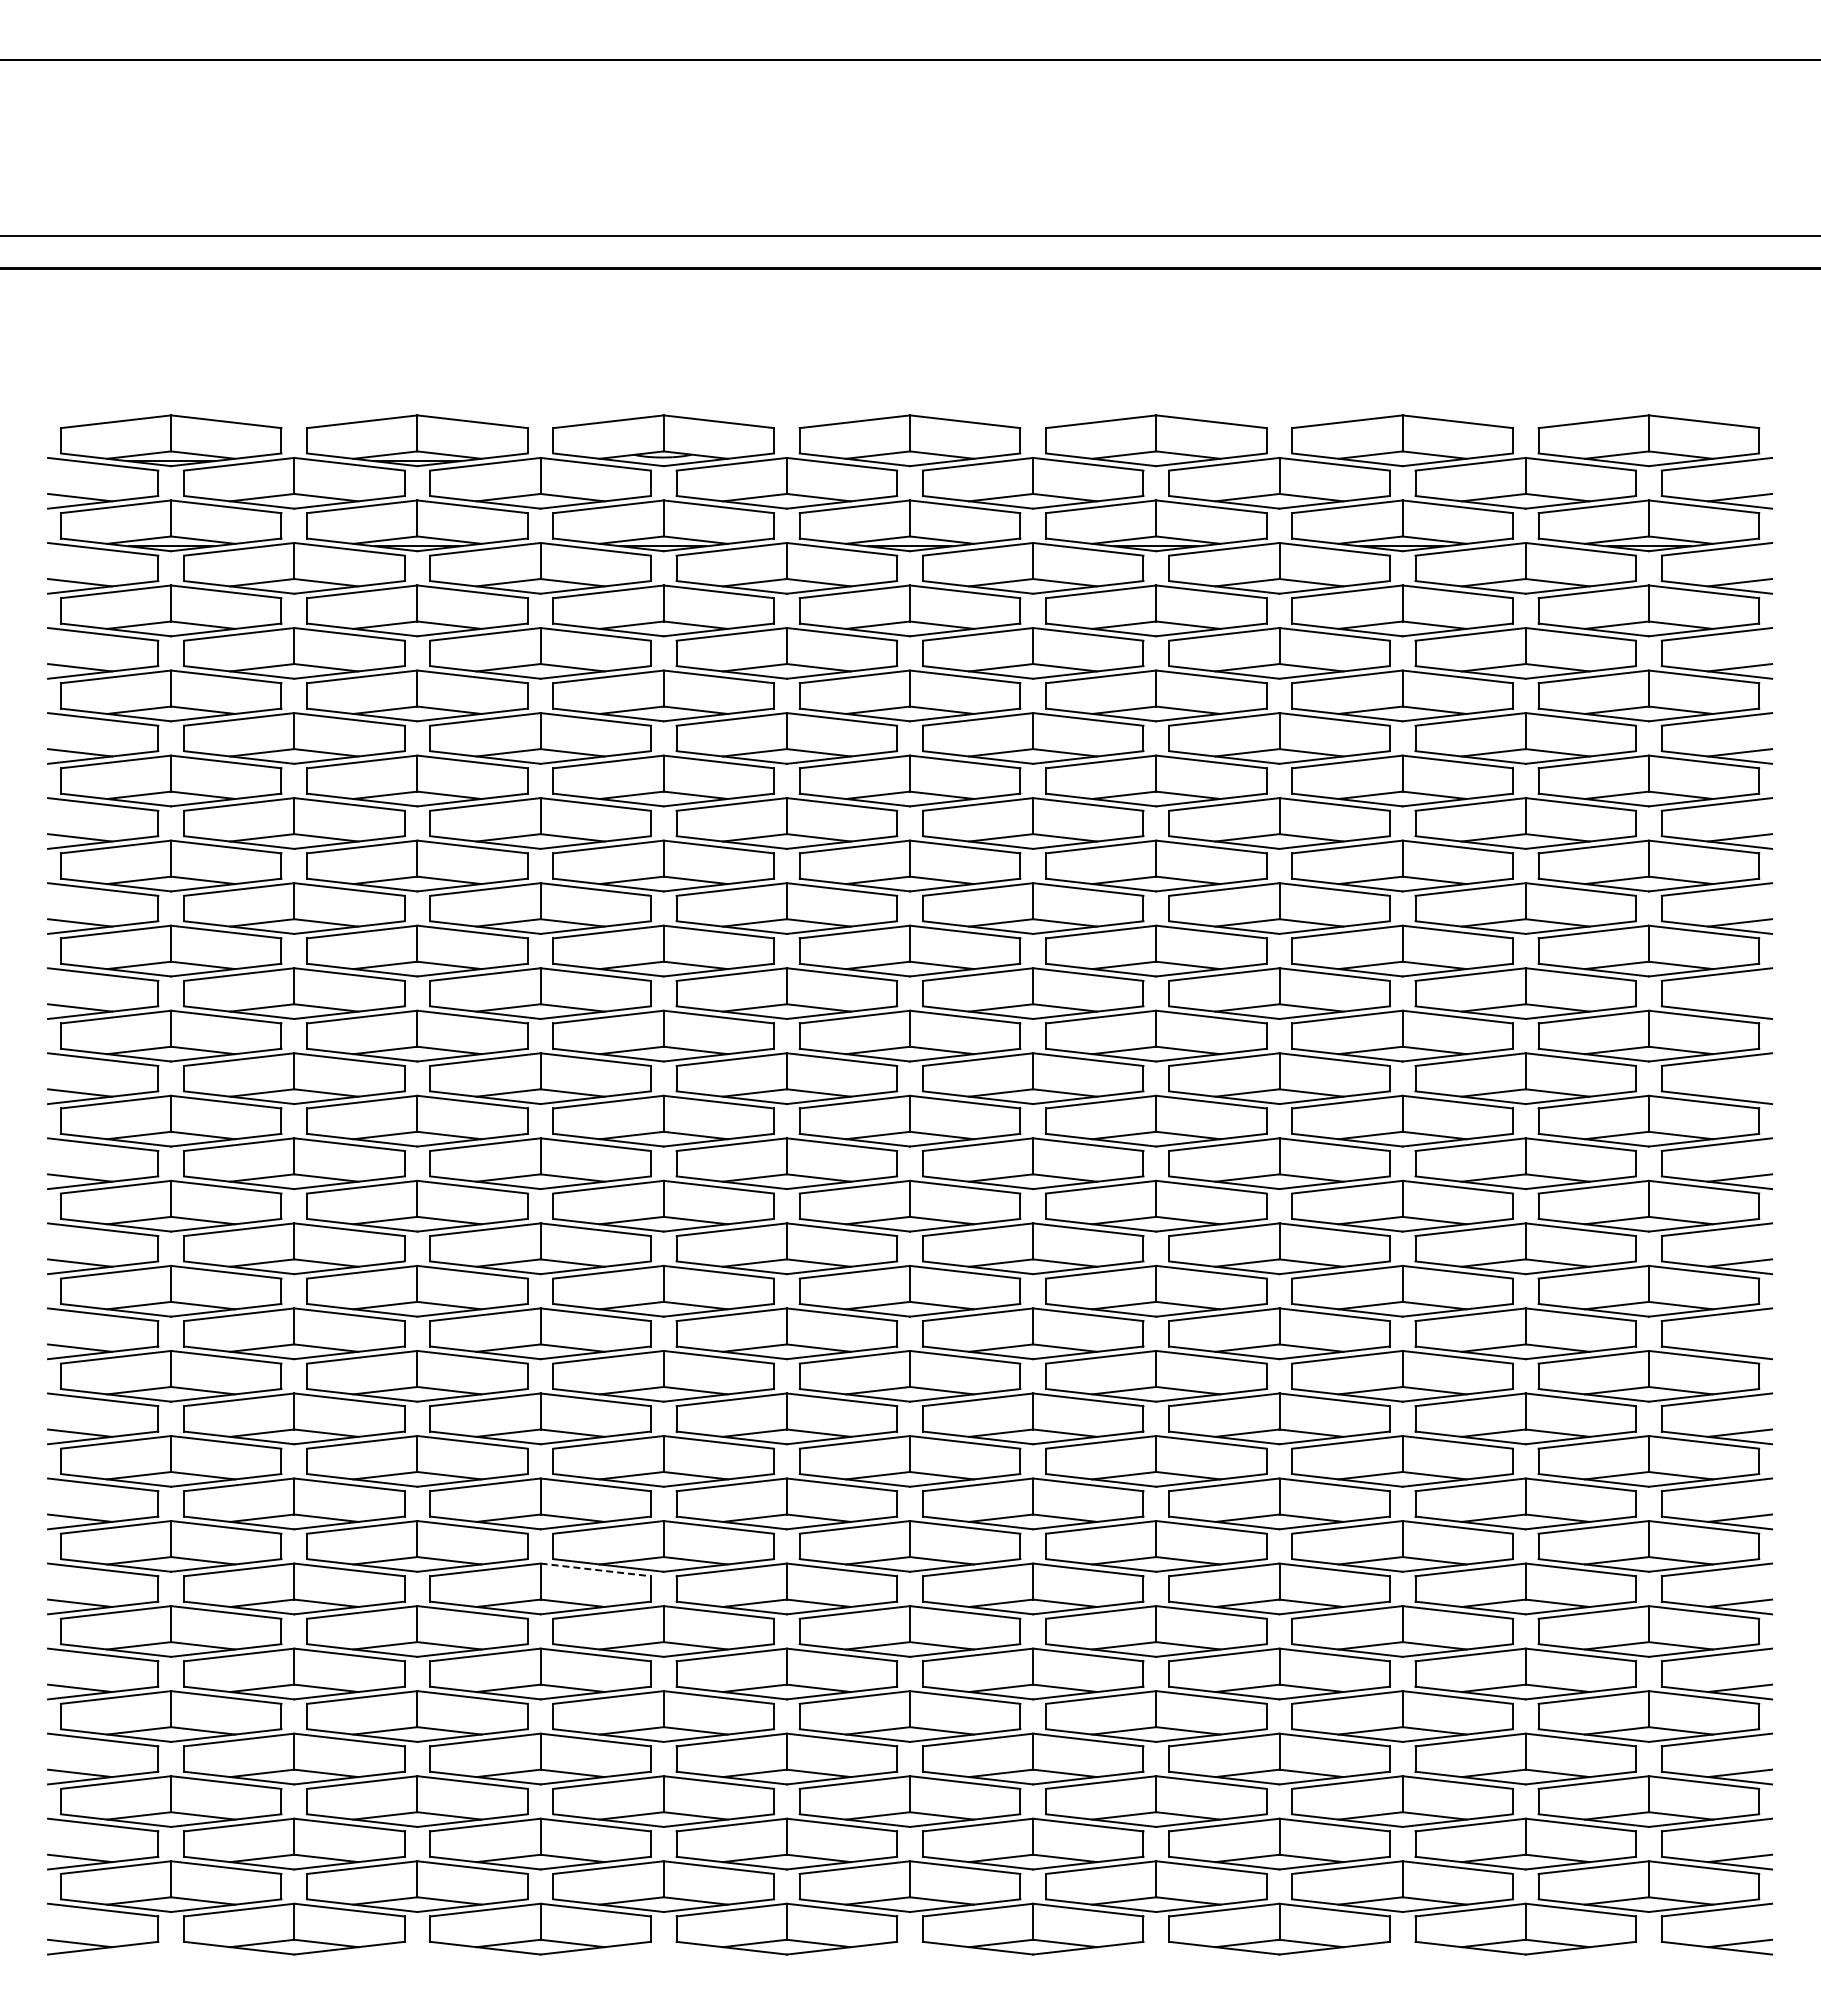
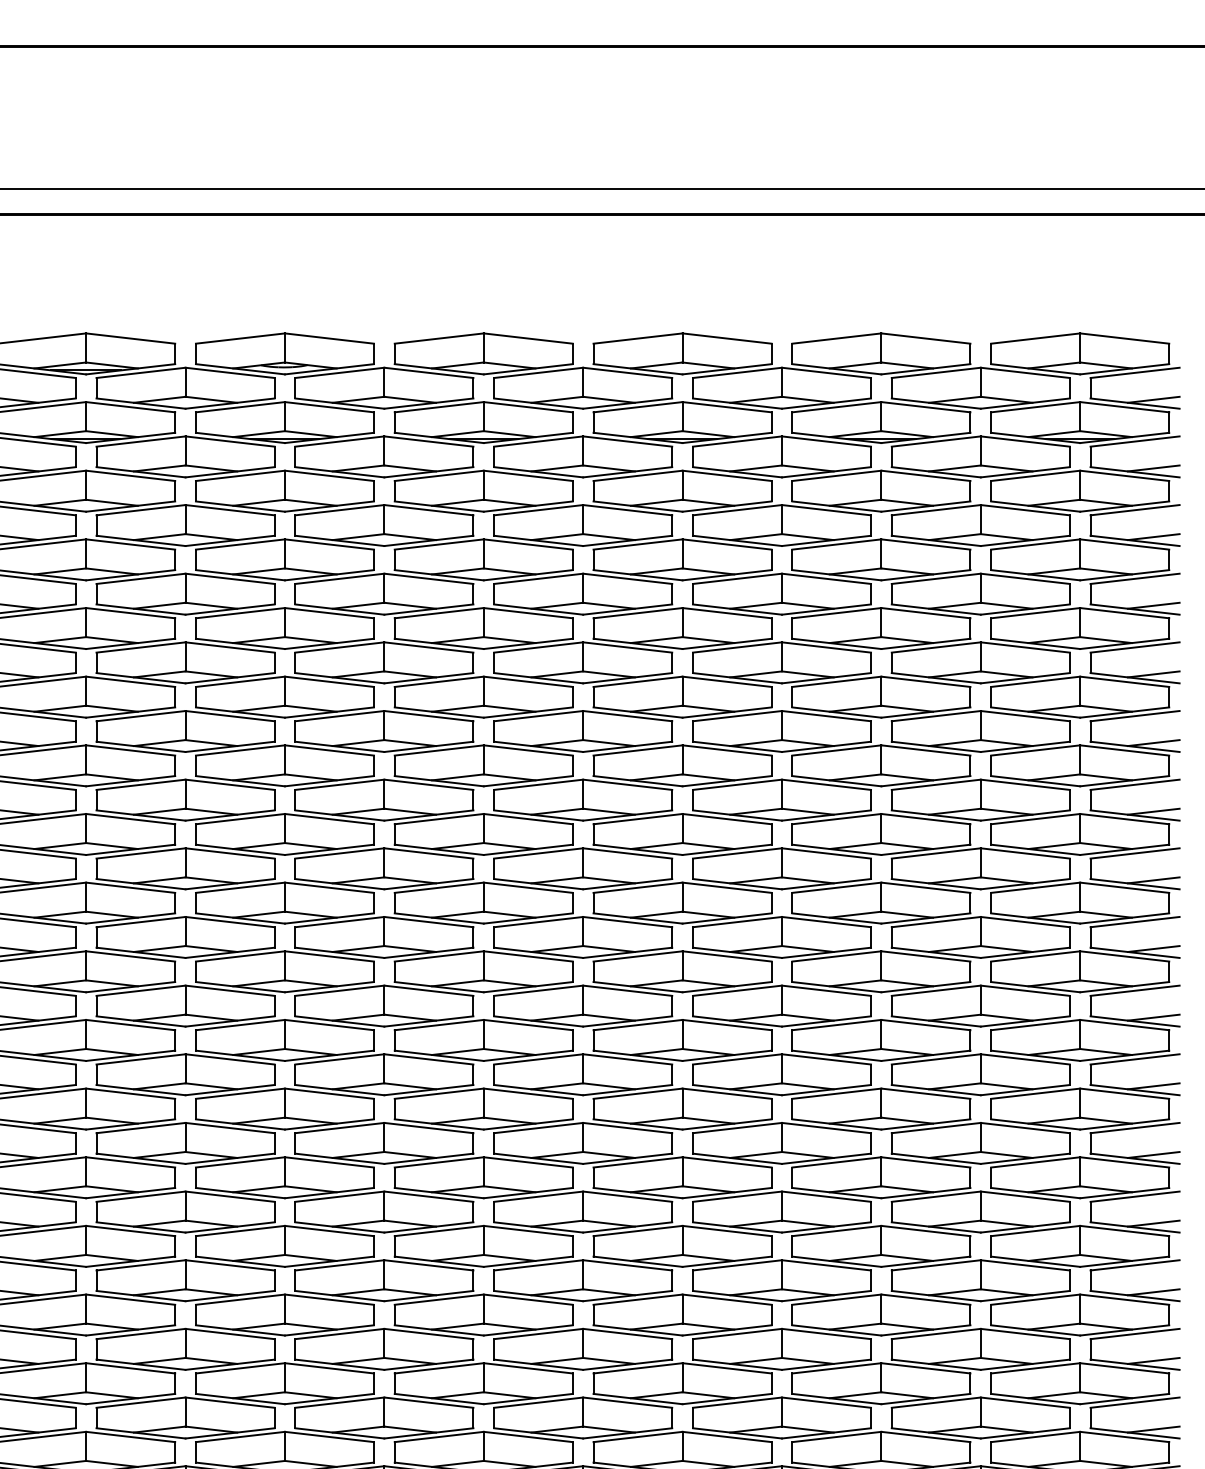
line: (1740, 1007) -> (1154, 811), added
line: (1740, 1092) -> (1154, 879), added
line: (1740, 1347) -> (1154, 1085), added
line: (595, 1569) -> (229, 1265), dashed -> solid

